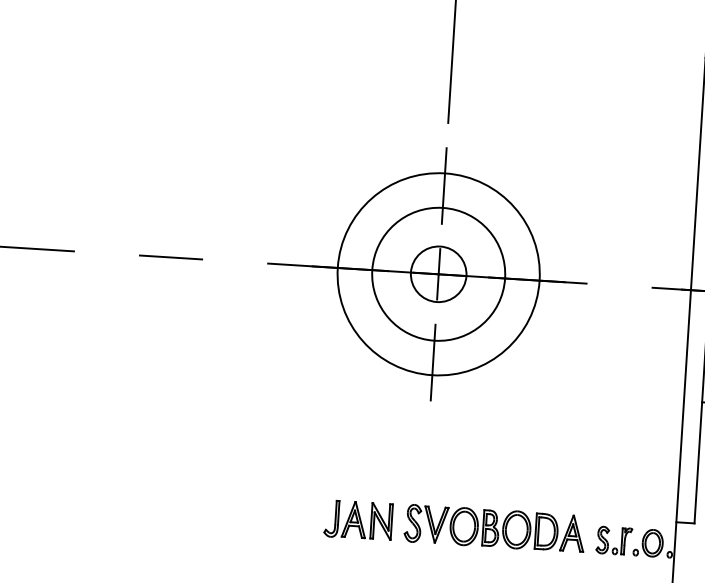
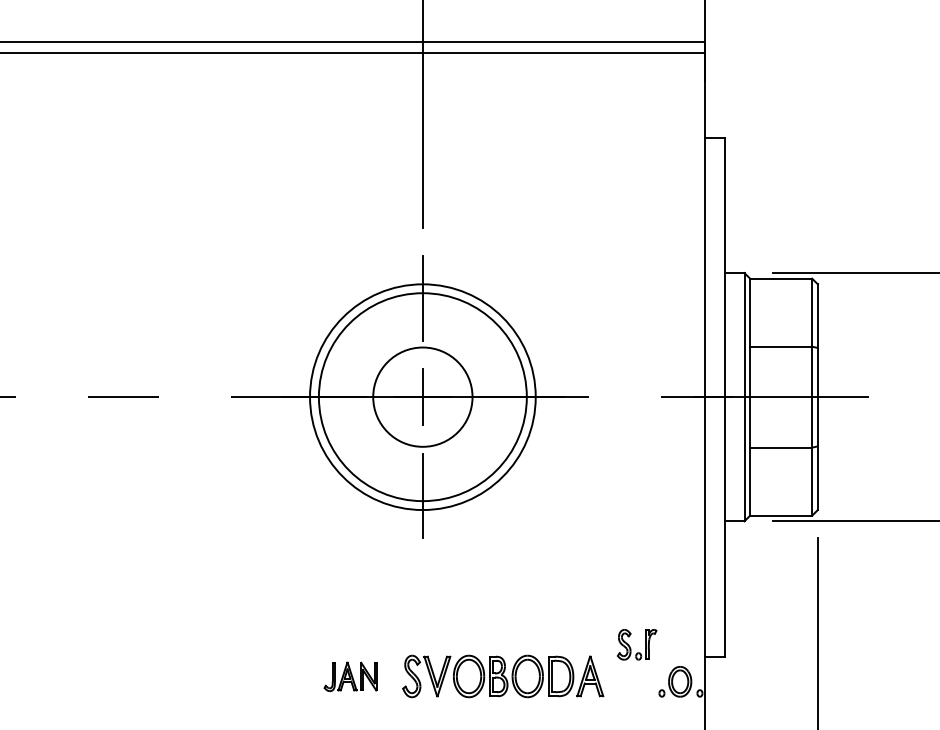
circle: (438, 273) -> (422, 396), size x1.4
circle: (438, 274) -> (422, 397), size x1.6
part: (358, 519) -> (350, 676), size x0.7
part: (609, 543) -> (631, 648), moved

